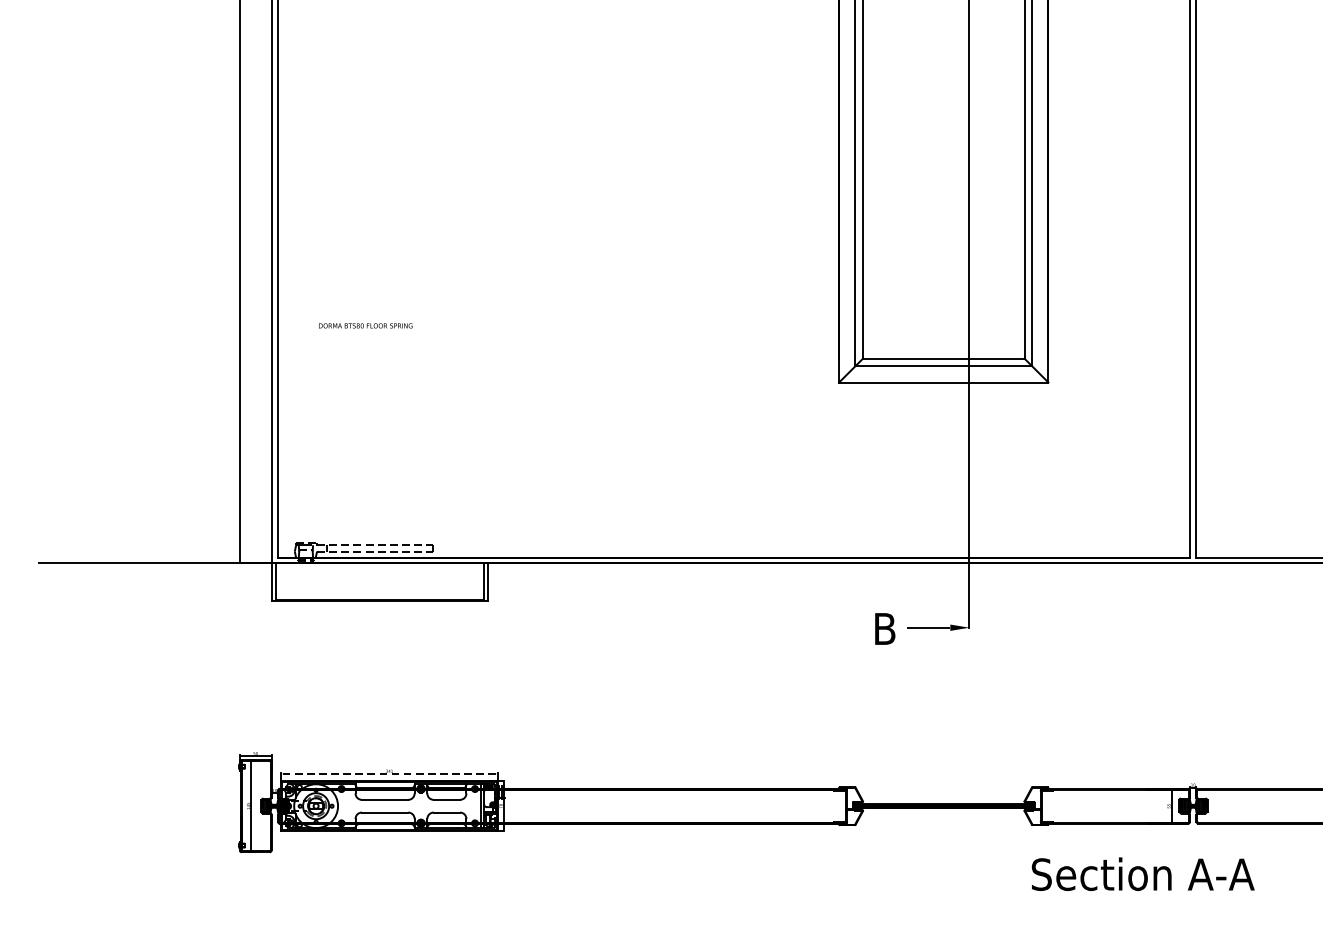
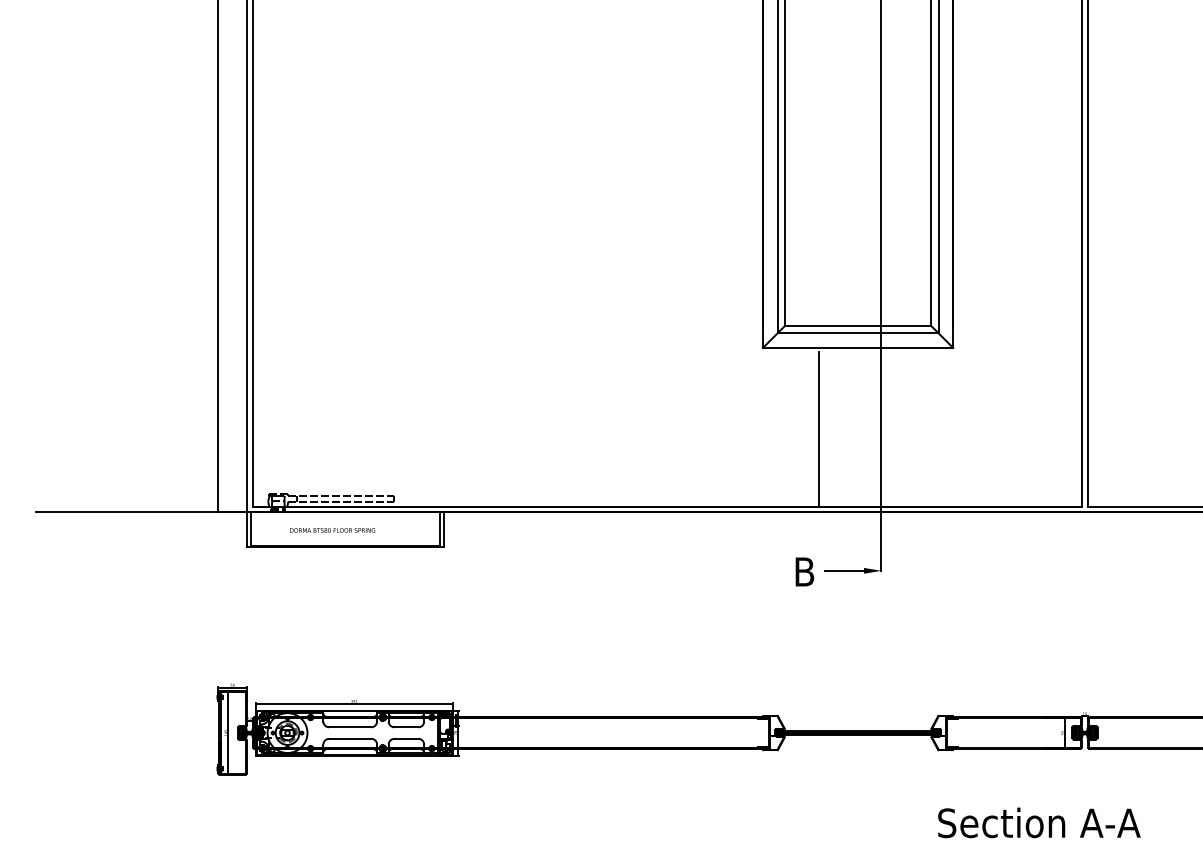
text: (365, 325) -> (332, 530), moved
line: (901, 472) -> (819, 429), added
line: (389, 773) -> (354, 703), dashed -> solid
text: (1143, 873) -> (1039, 822), moved

